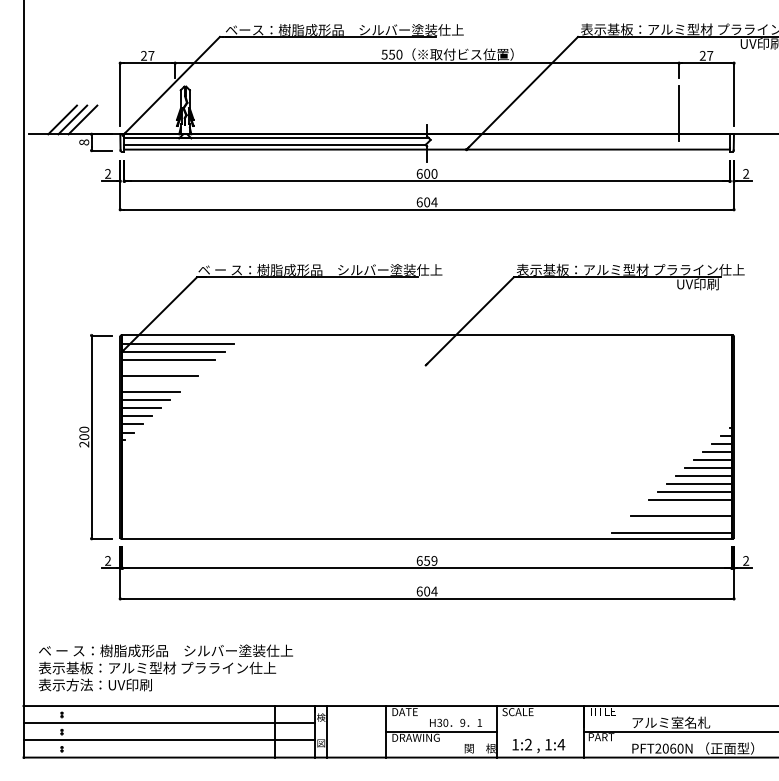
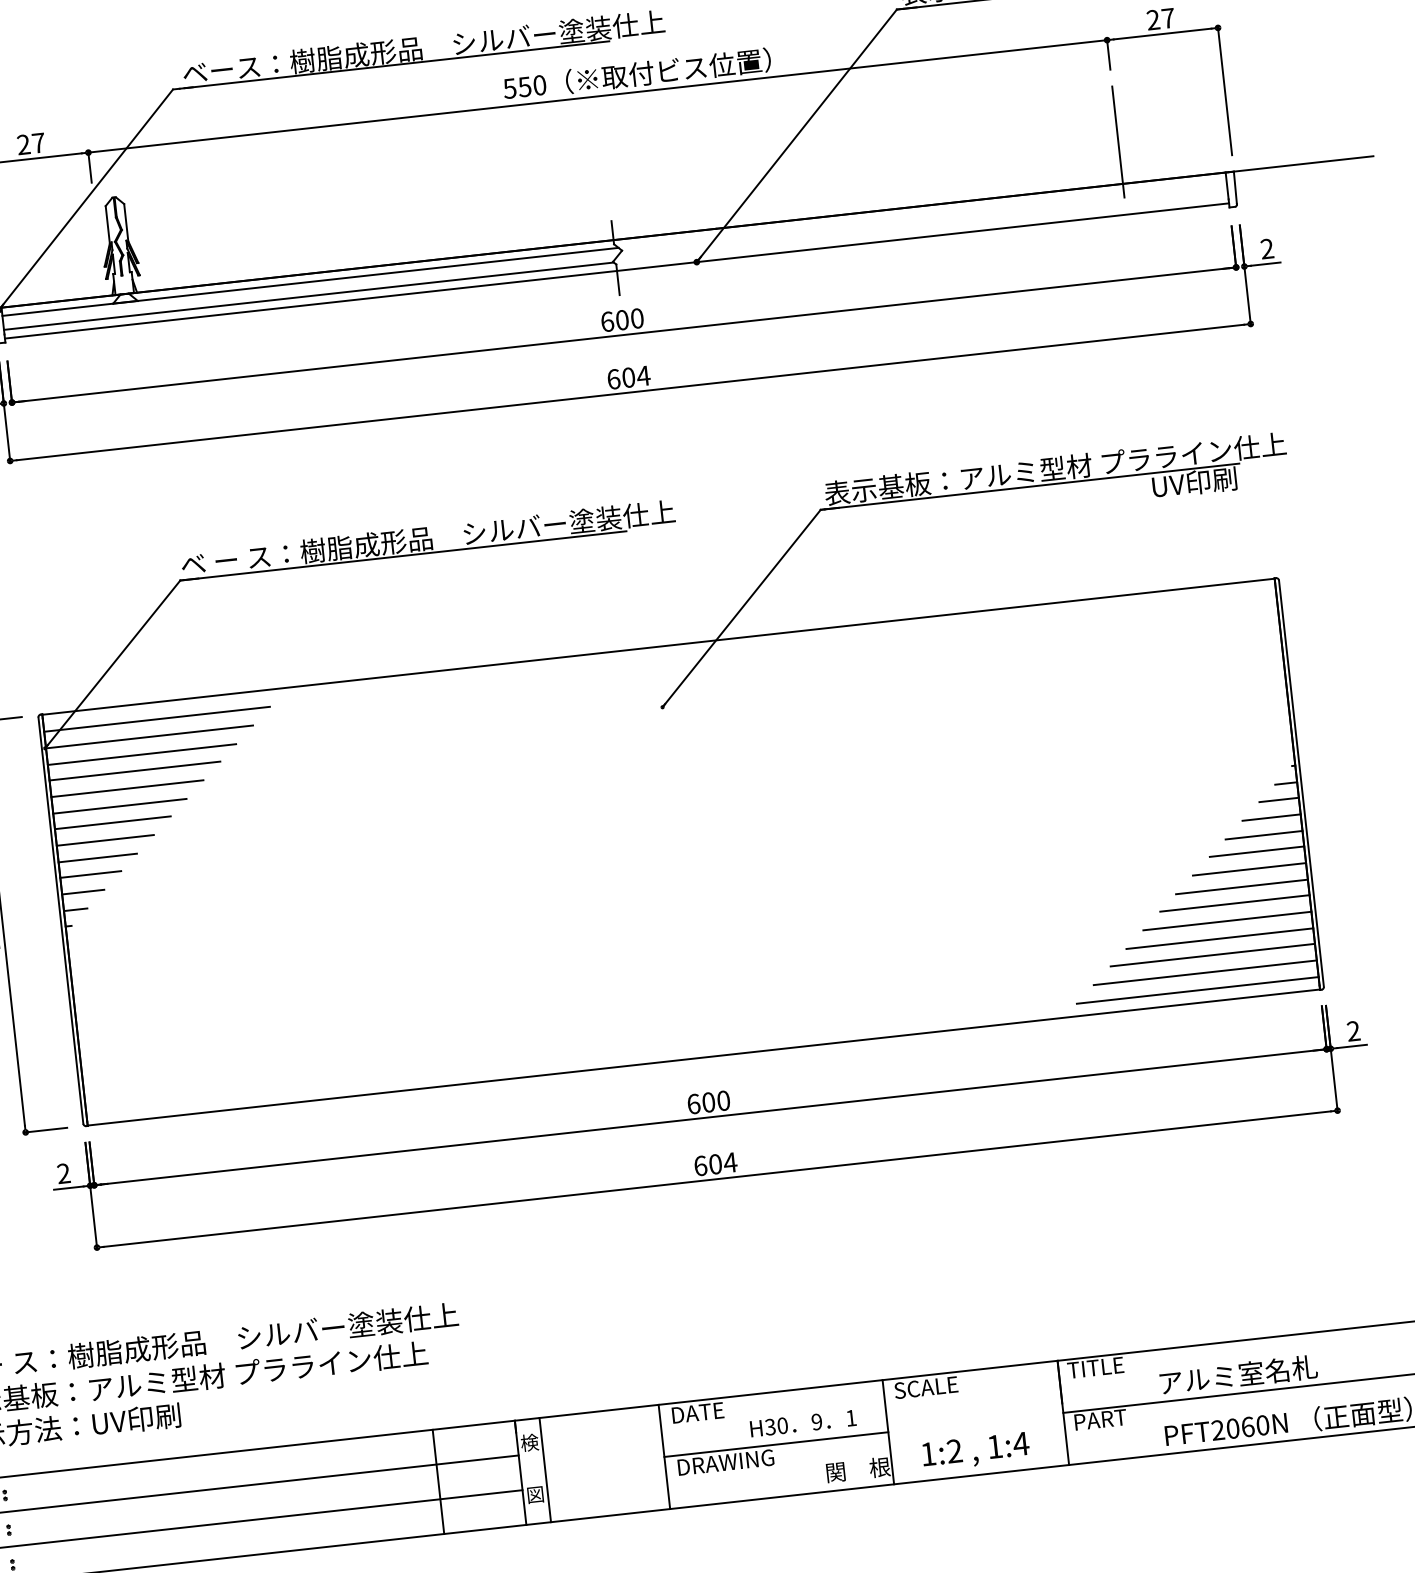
line: (164, 367) -> (134, 770), added
line: (155, 384) -> (120, 806), added
line: (685, 508) -> (1219, 938), added
line: (676, 524) -> (1204, 973), added
text: (430, 560) -> (715, 1100), 659 -> 600

